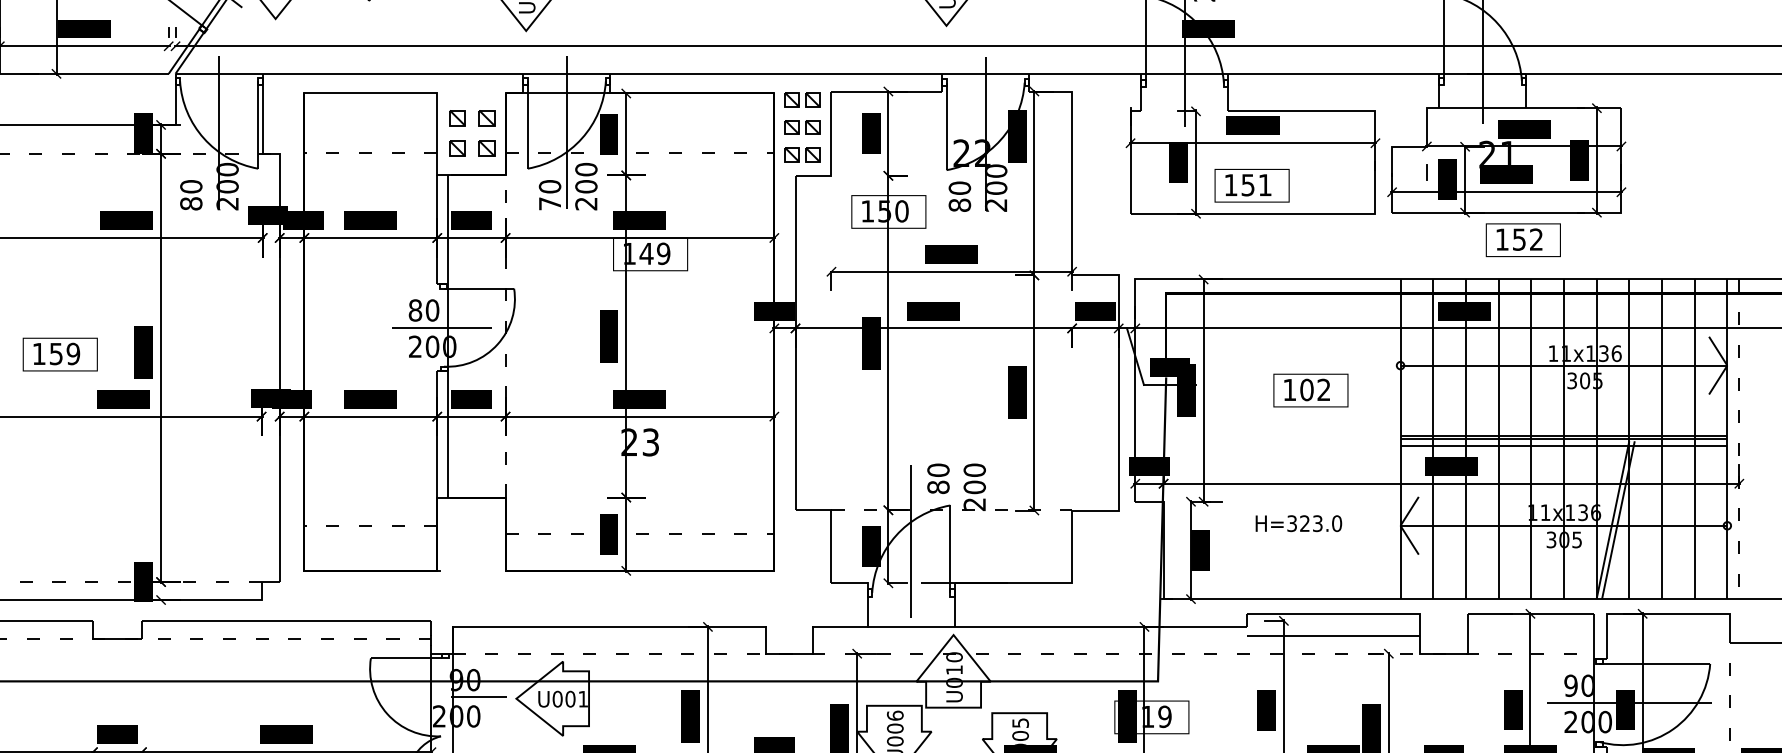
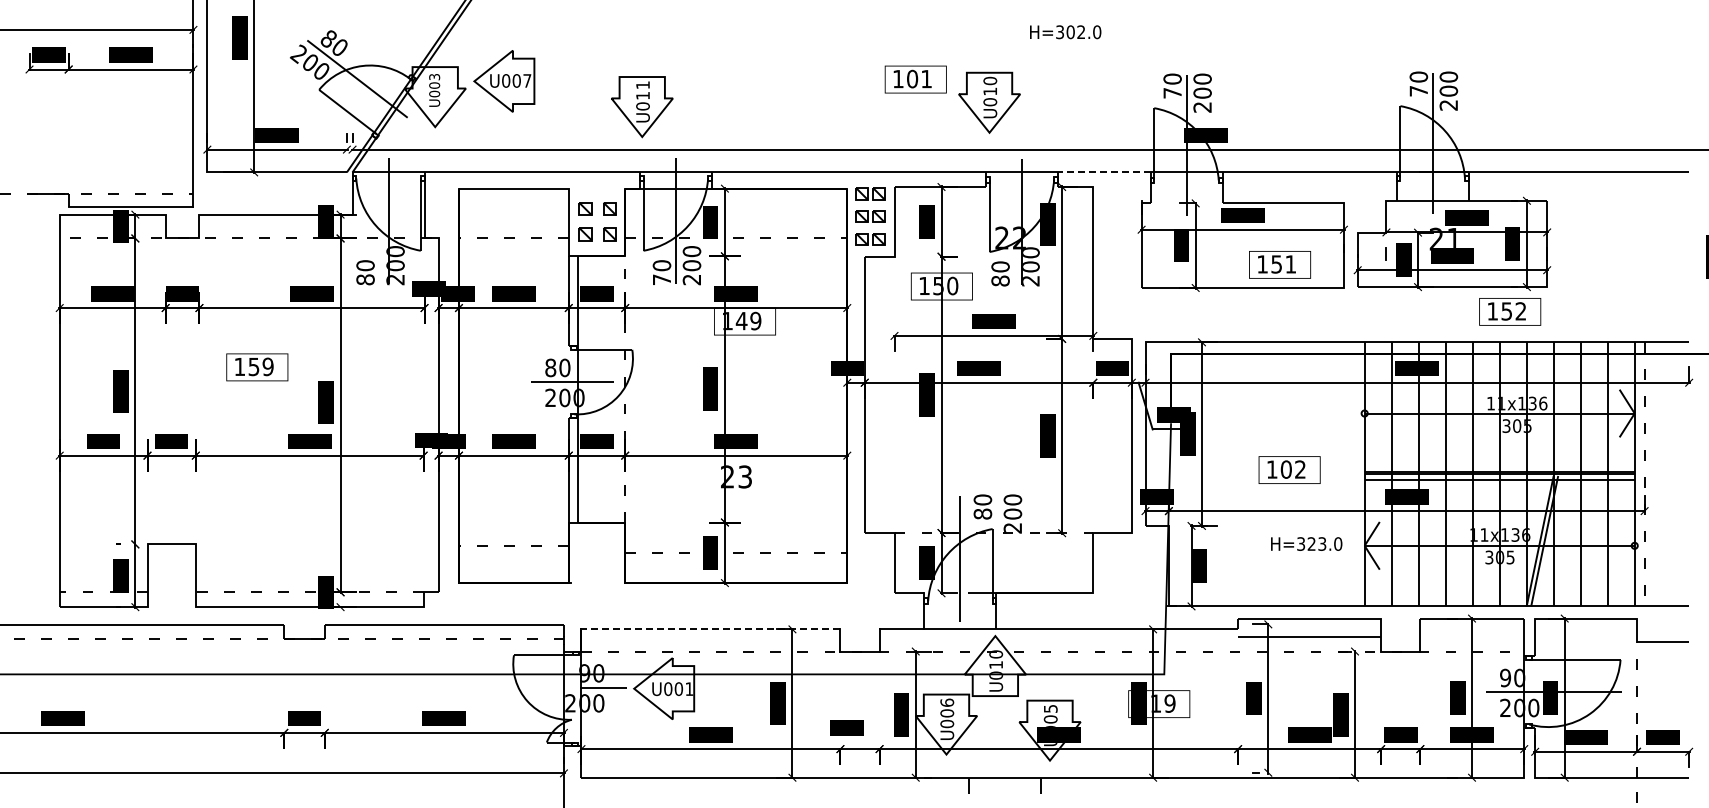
line: (1084, 73) -> (1103, 172), solid -> dashed
text: (1251, 185) -> (1279, 264), moved
text: (1523, 239) -> (1510, 311), moved
text: (60, 354) -> (257, 367), moved
text: (1310, 389) -> (1289, 469), moved
text: (1298, 522) -> (1306, 543), moved
line: (608, 627) -> (710, 629), solid -> dashed

